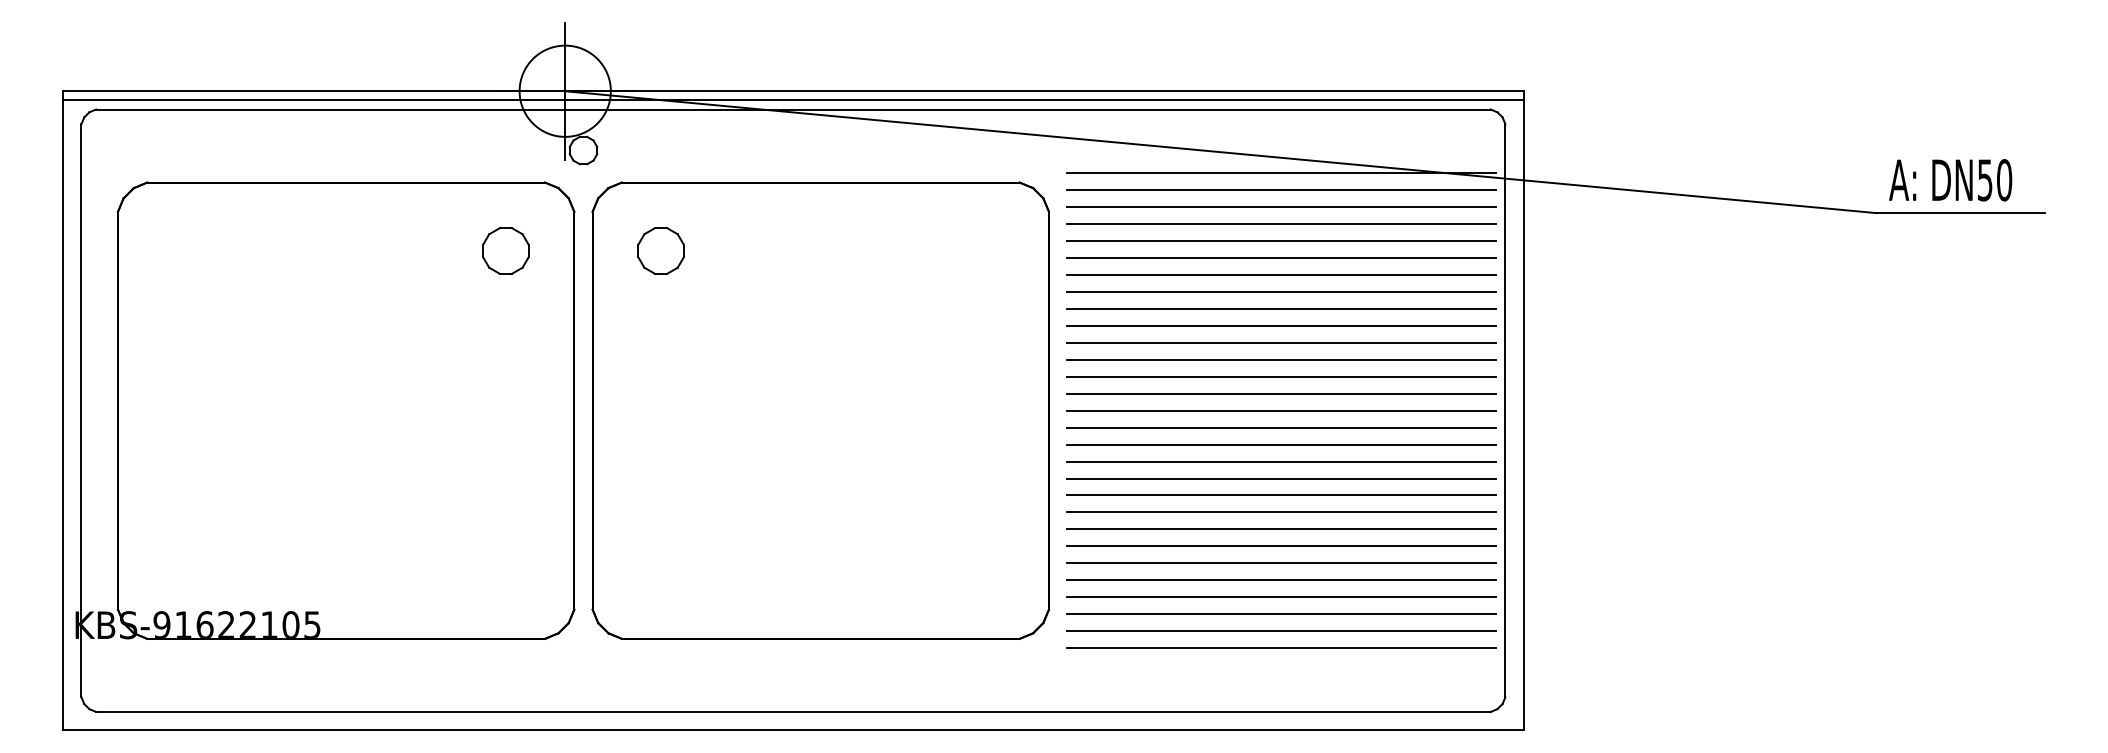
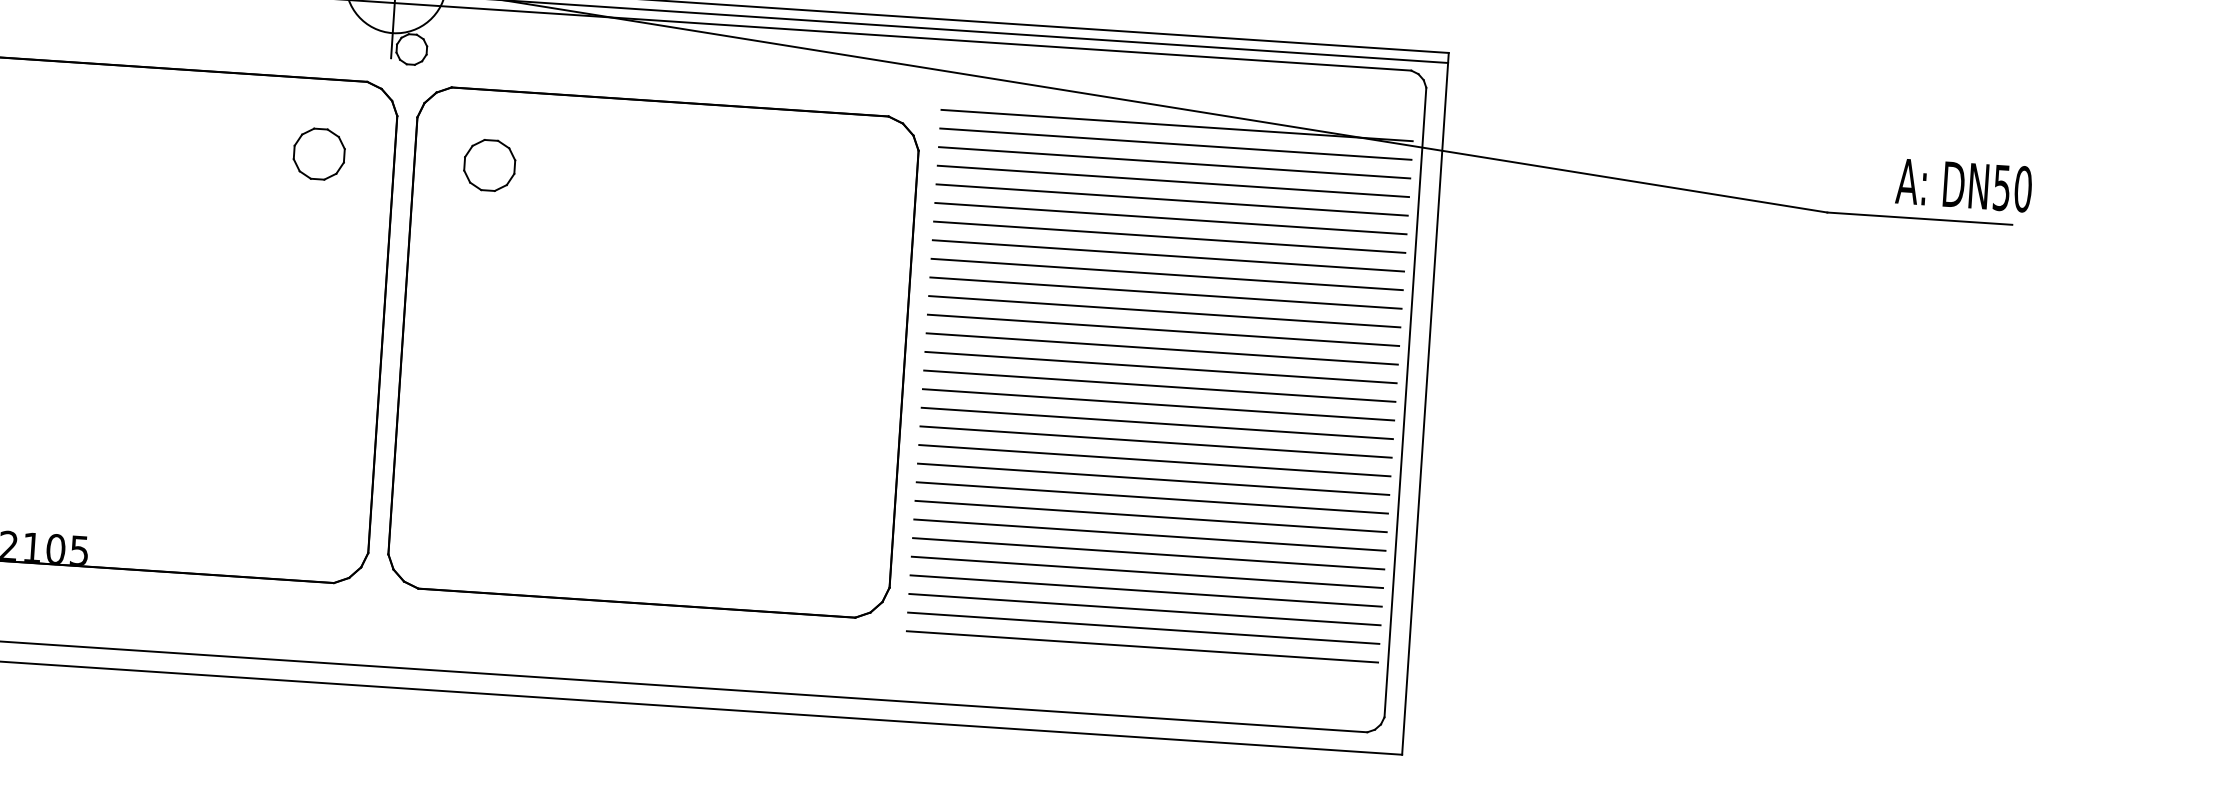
text: (1950, 180) -> (1963, 185), moved

